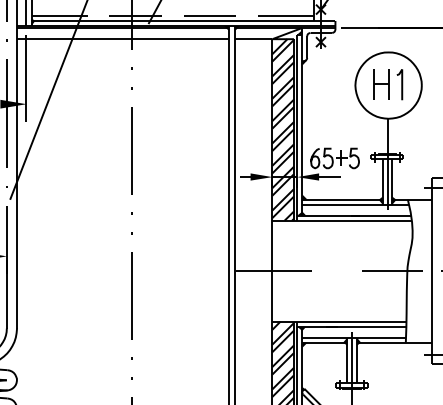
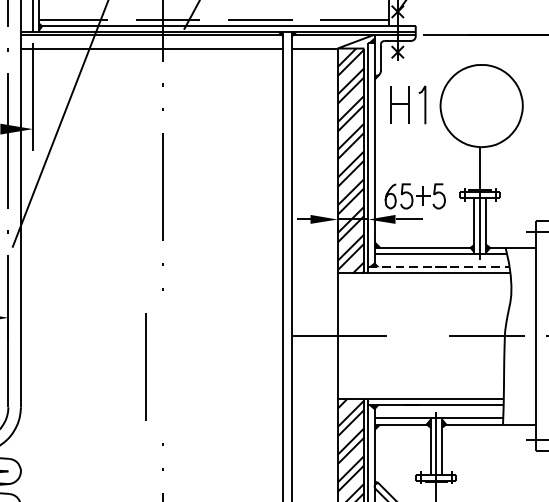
part: (388, 84) -> (408, 104), moved
line: (354, 215) -> (439, 267), solid -> dashed
line: (131, 295) -> (145, 366), moved

